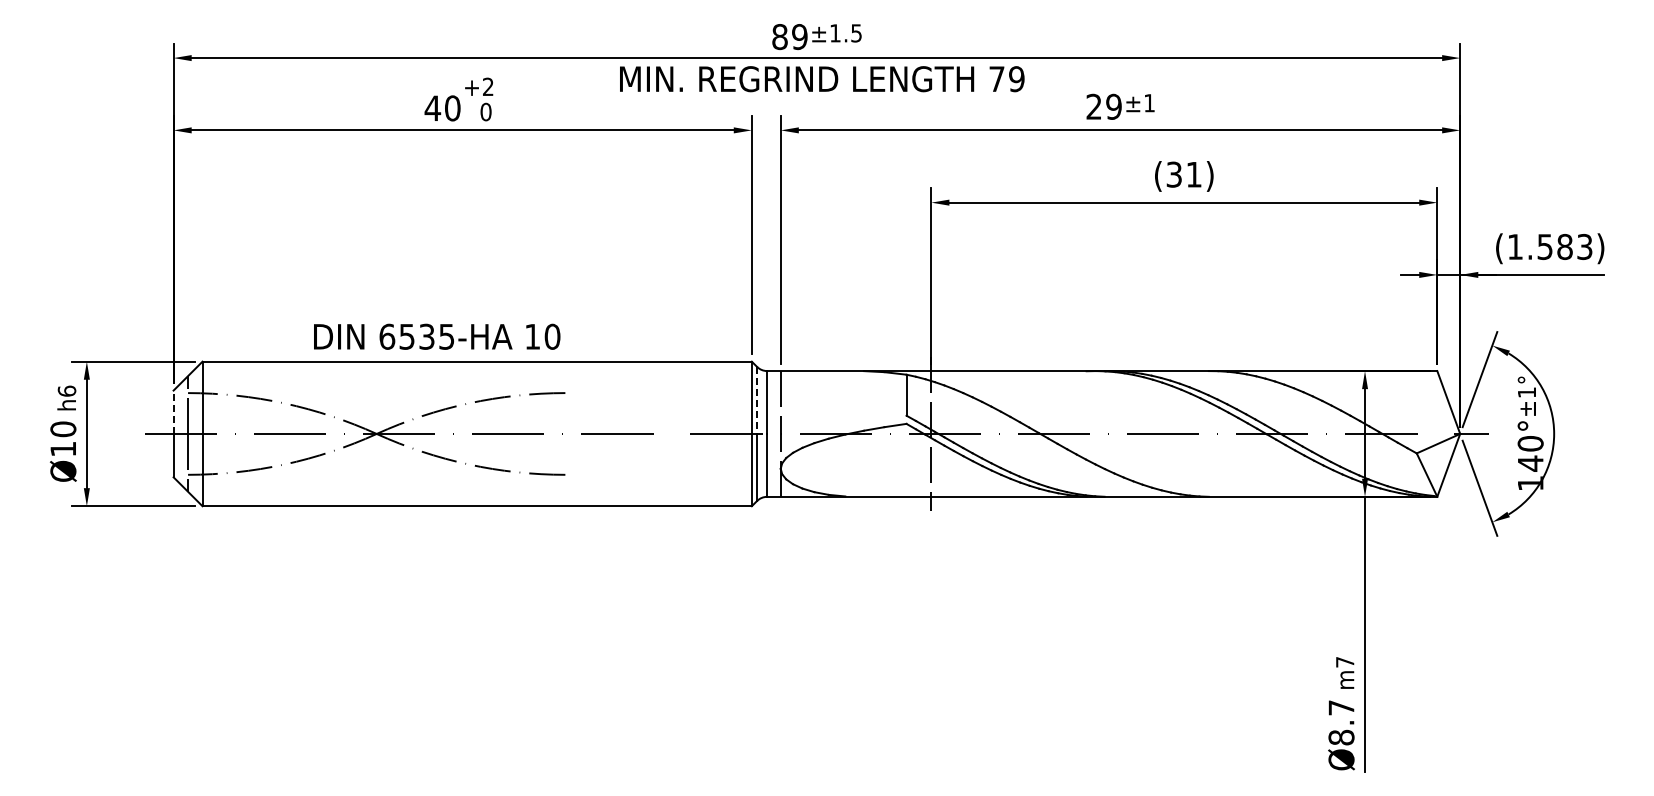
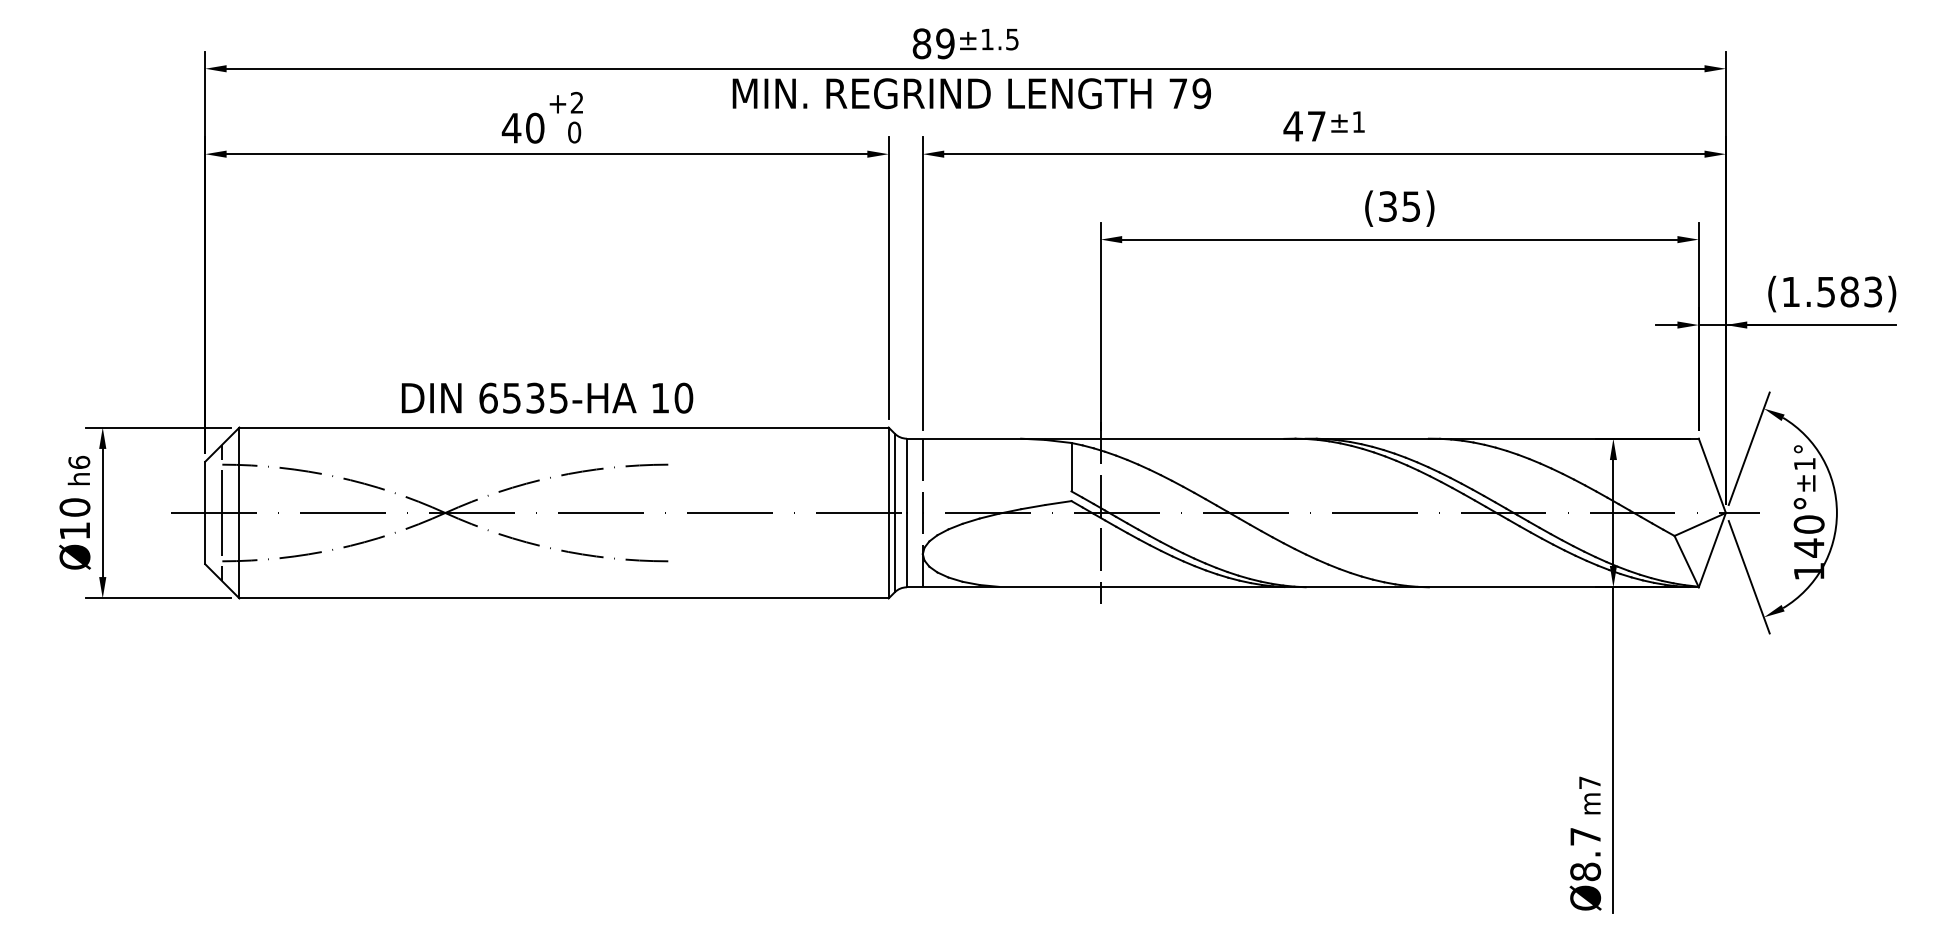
text: (1103, 106) -> (1304, 125), 29 -> 47
text: (1193, 174) -> (1410, 206), (31) -> (35)
text: (437, 336) -> (547, 397), moved
line: (757, 400) -> (895, 473), dashed -> solid
line: (173, 412) -> (205, 487), dashed -> solid

